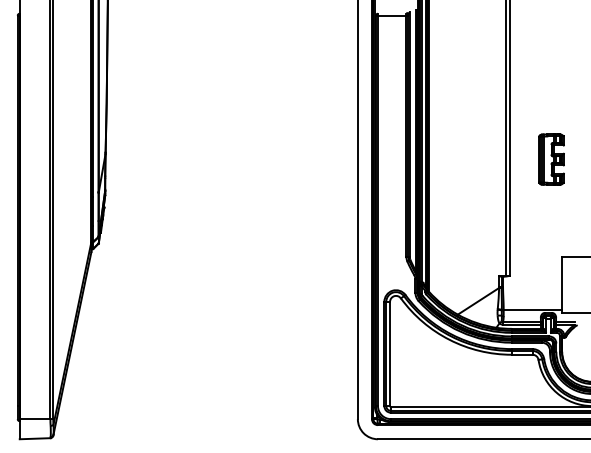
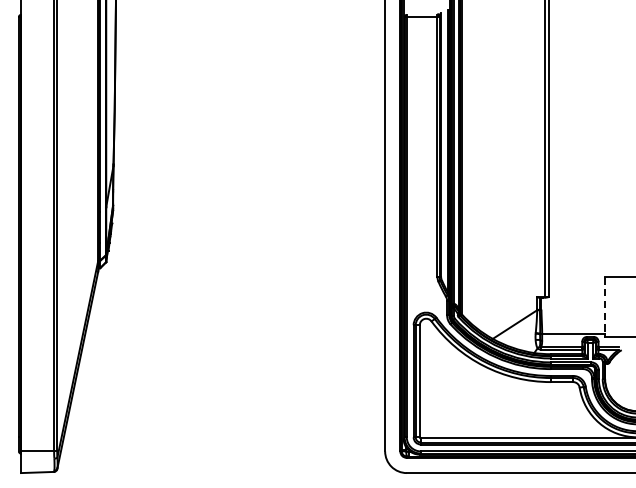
part: (551, 159) -> (593, 171), removed
line: (562, 283) -> (605, 305), solid -> dashed

